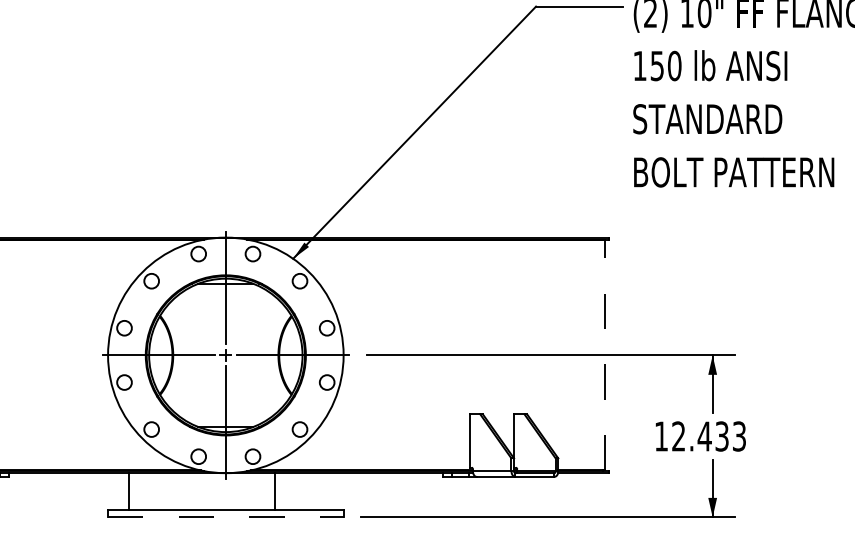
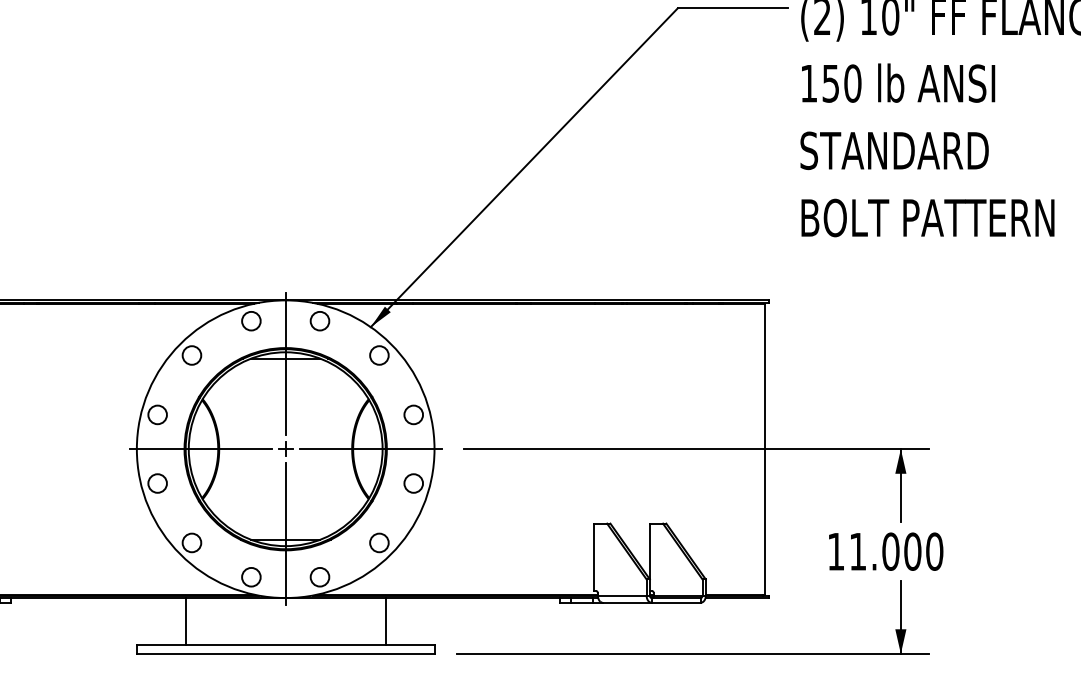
line: (604, 354) -> (764, 448), dashed -> solid
text: (709, 436) -> (896, 551), 12.433 -> 11.000
line: (129, 491) -> (185, 621), moved
line: (274, 491) -> (385, 621), moved
line: (225, 517) -> (285, 653), dashed -> solid

